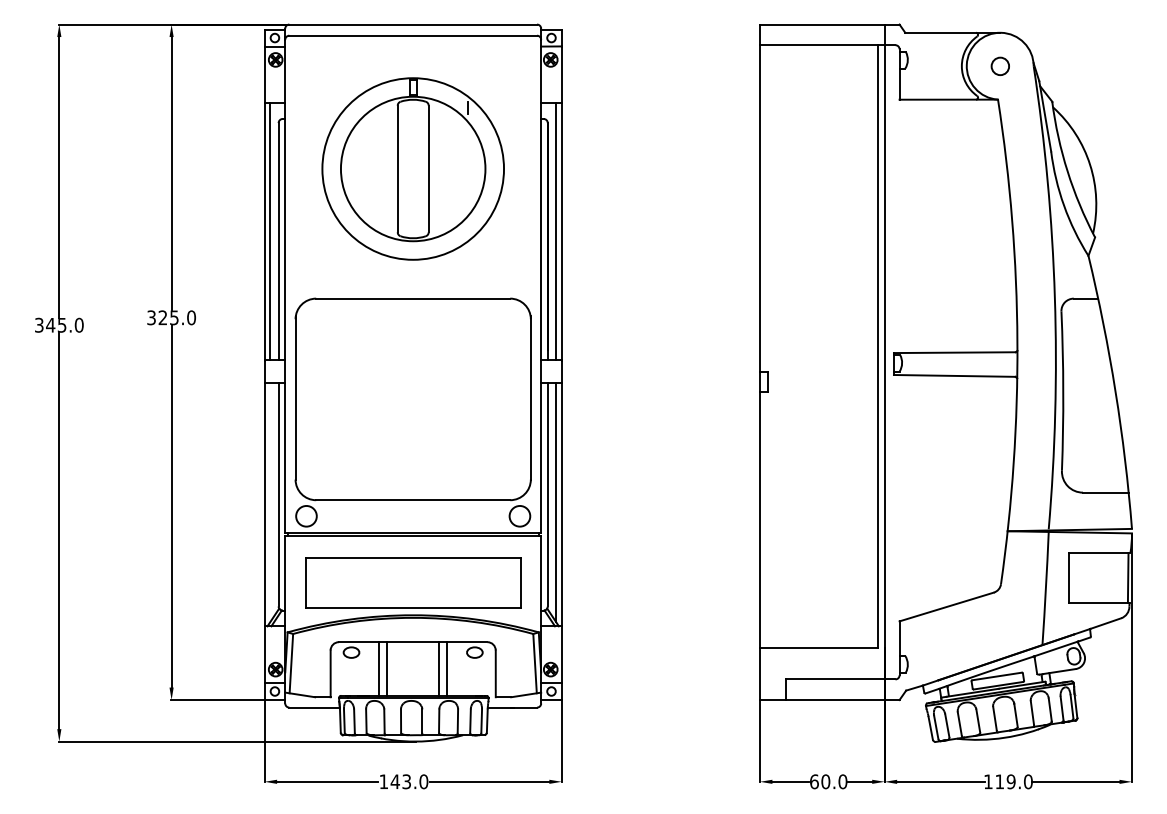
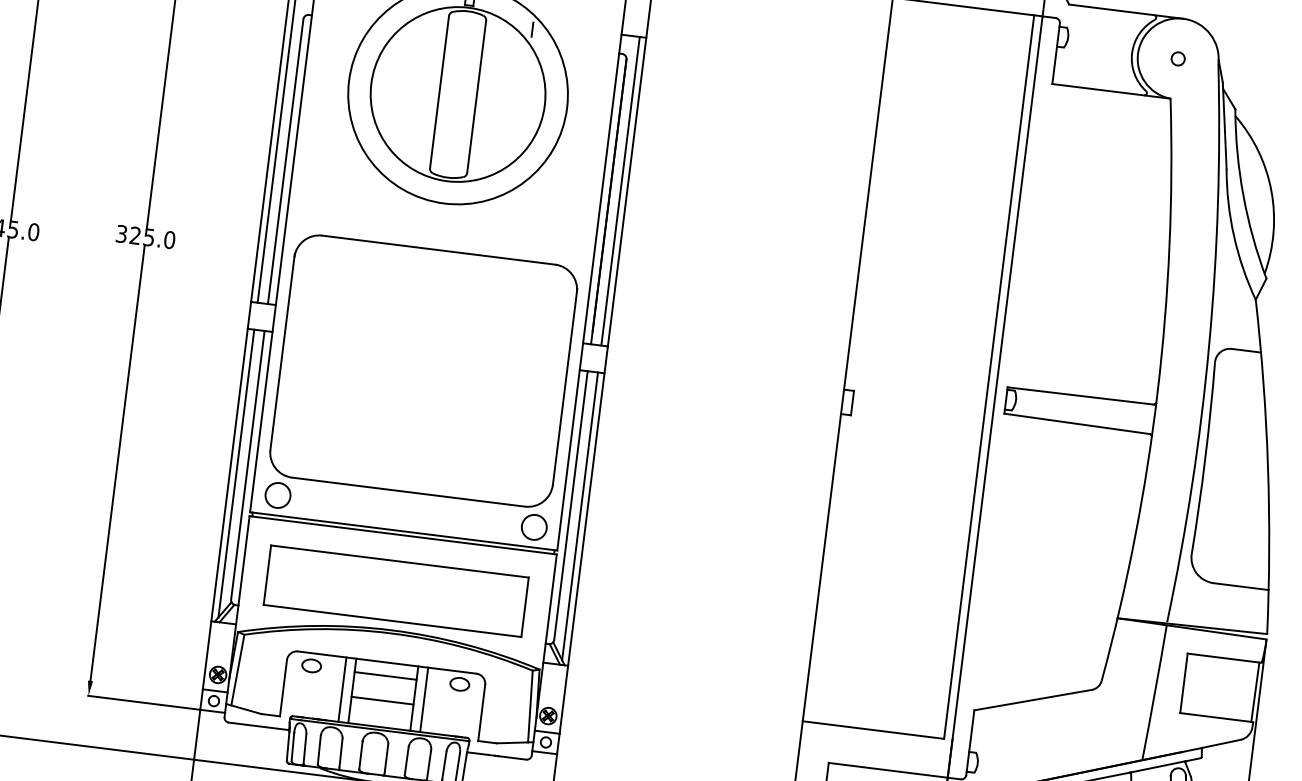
circle: (999, 65) -> (1177, 57), size x0.62
line: (270, 502) -> (236, 473), added
line: (413, 653) -> (385, 676), added
line: (413, 673) -> (383, 700), added

